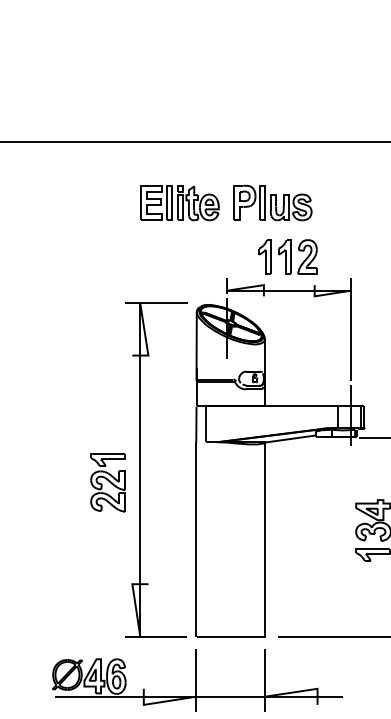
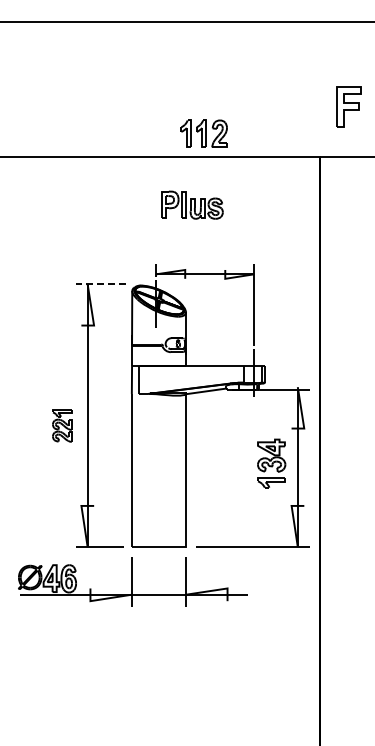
part: (179, 203) -> (118, 205), removed
part: (287, 256) -> (203, 133), moved
line: (156, 303) -> (100, 284), solid -> dashed
part: (108, 482) -> (62, 425), size x0.7

